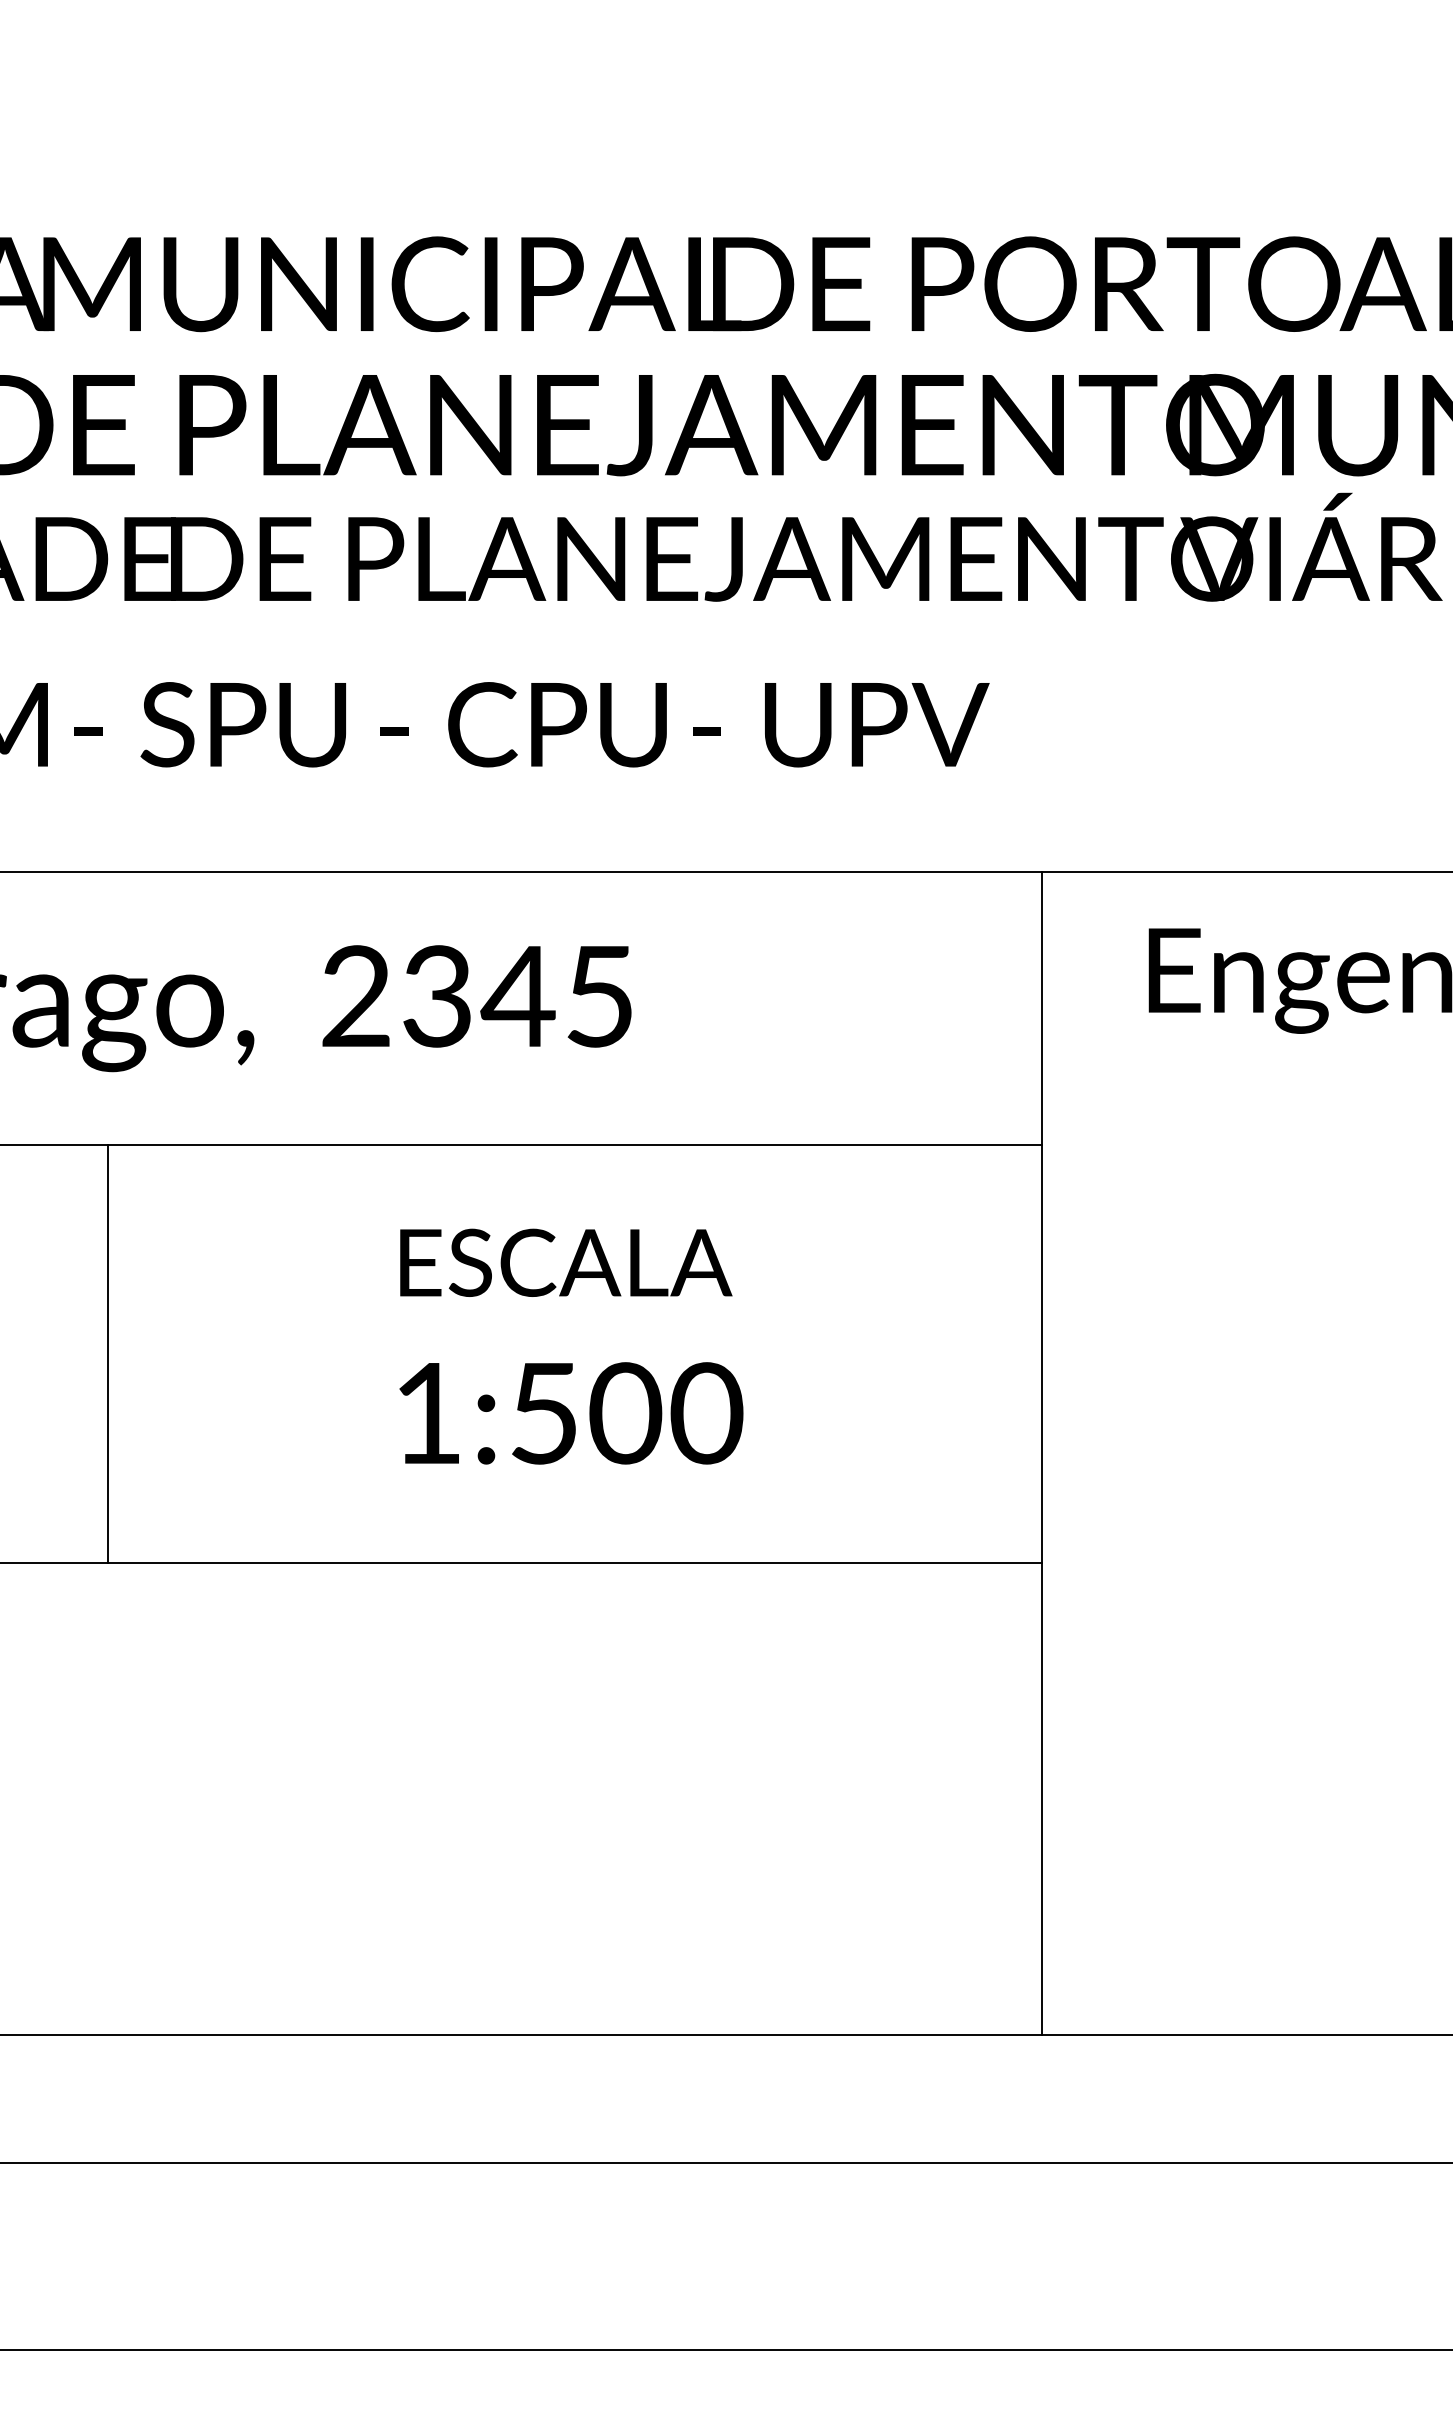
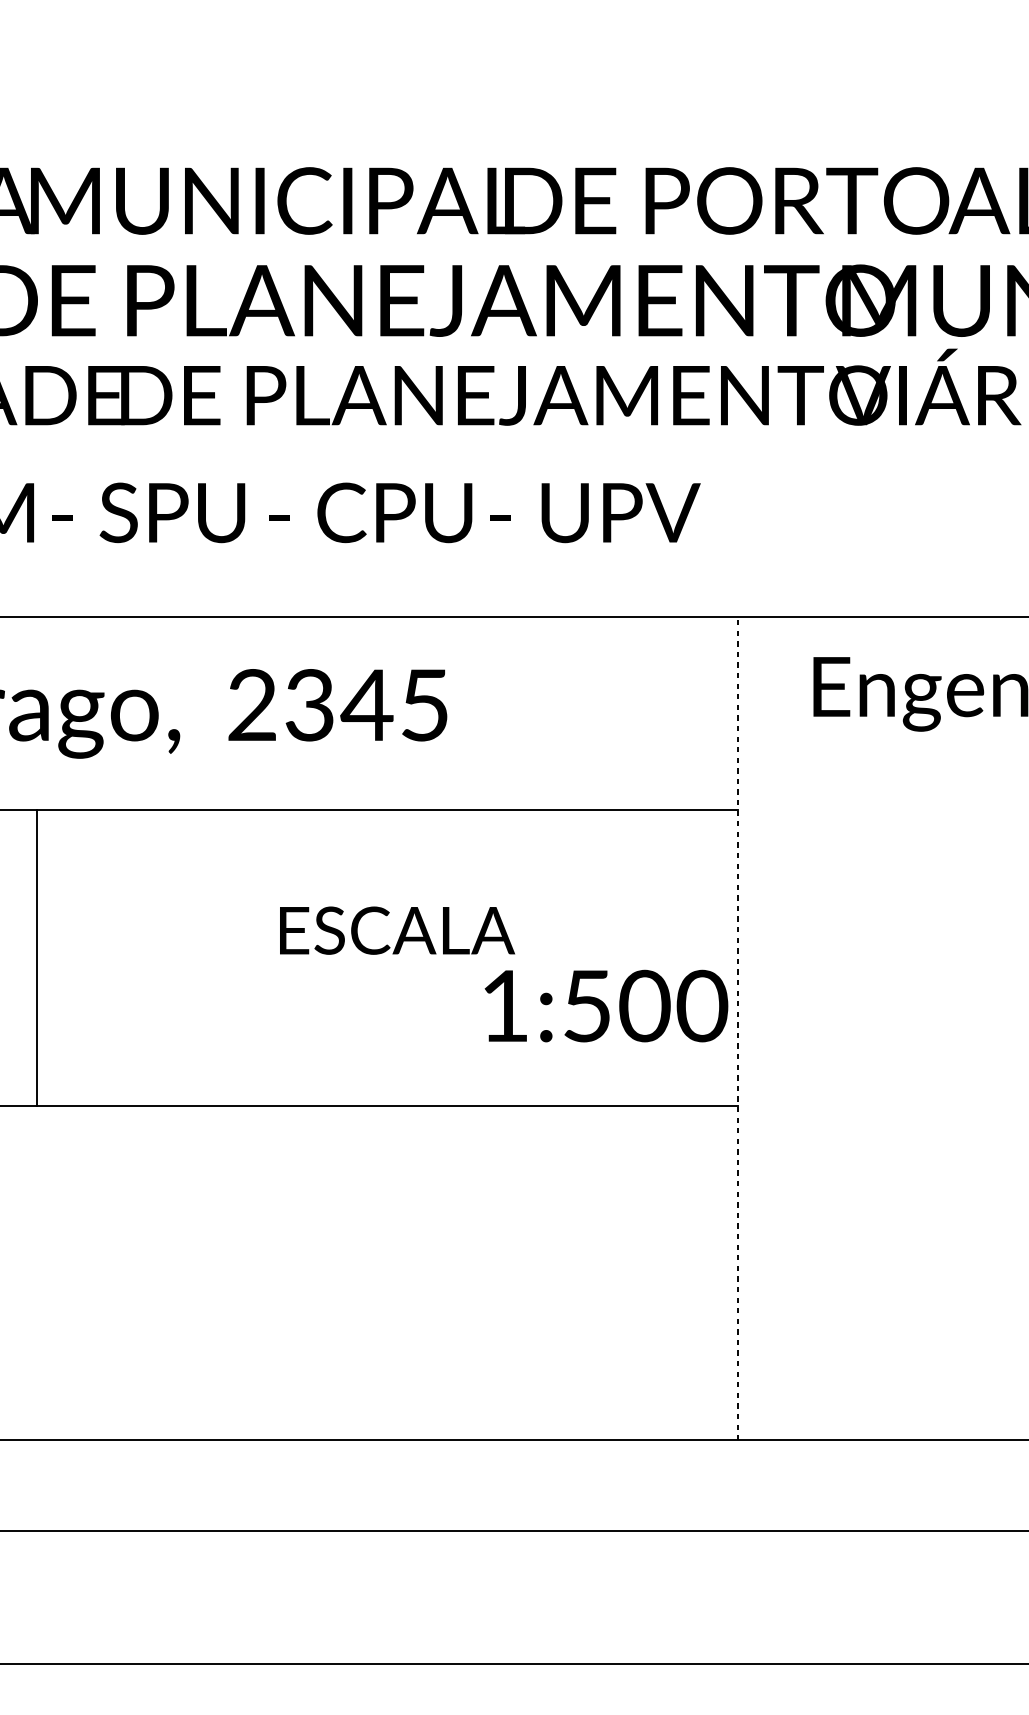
text: (566, 1262) -> (397, 930), moved
line: (107, 1353) -> (37, 958), moved
text: (571, 1413) -> (606, 1006), moved
line: (1042, 1453) -> (738, 1028), solid -> dashed

